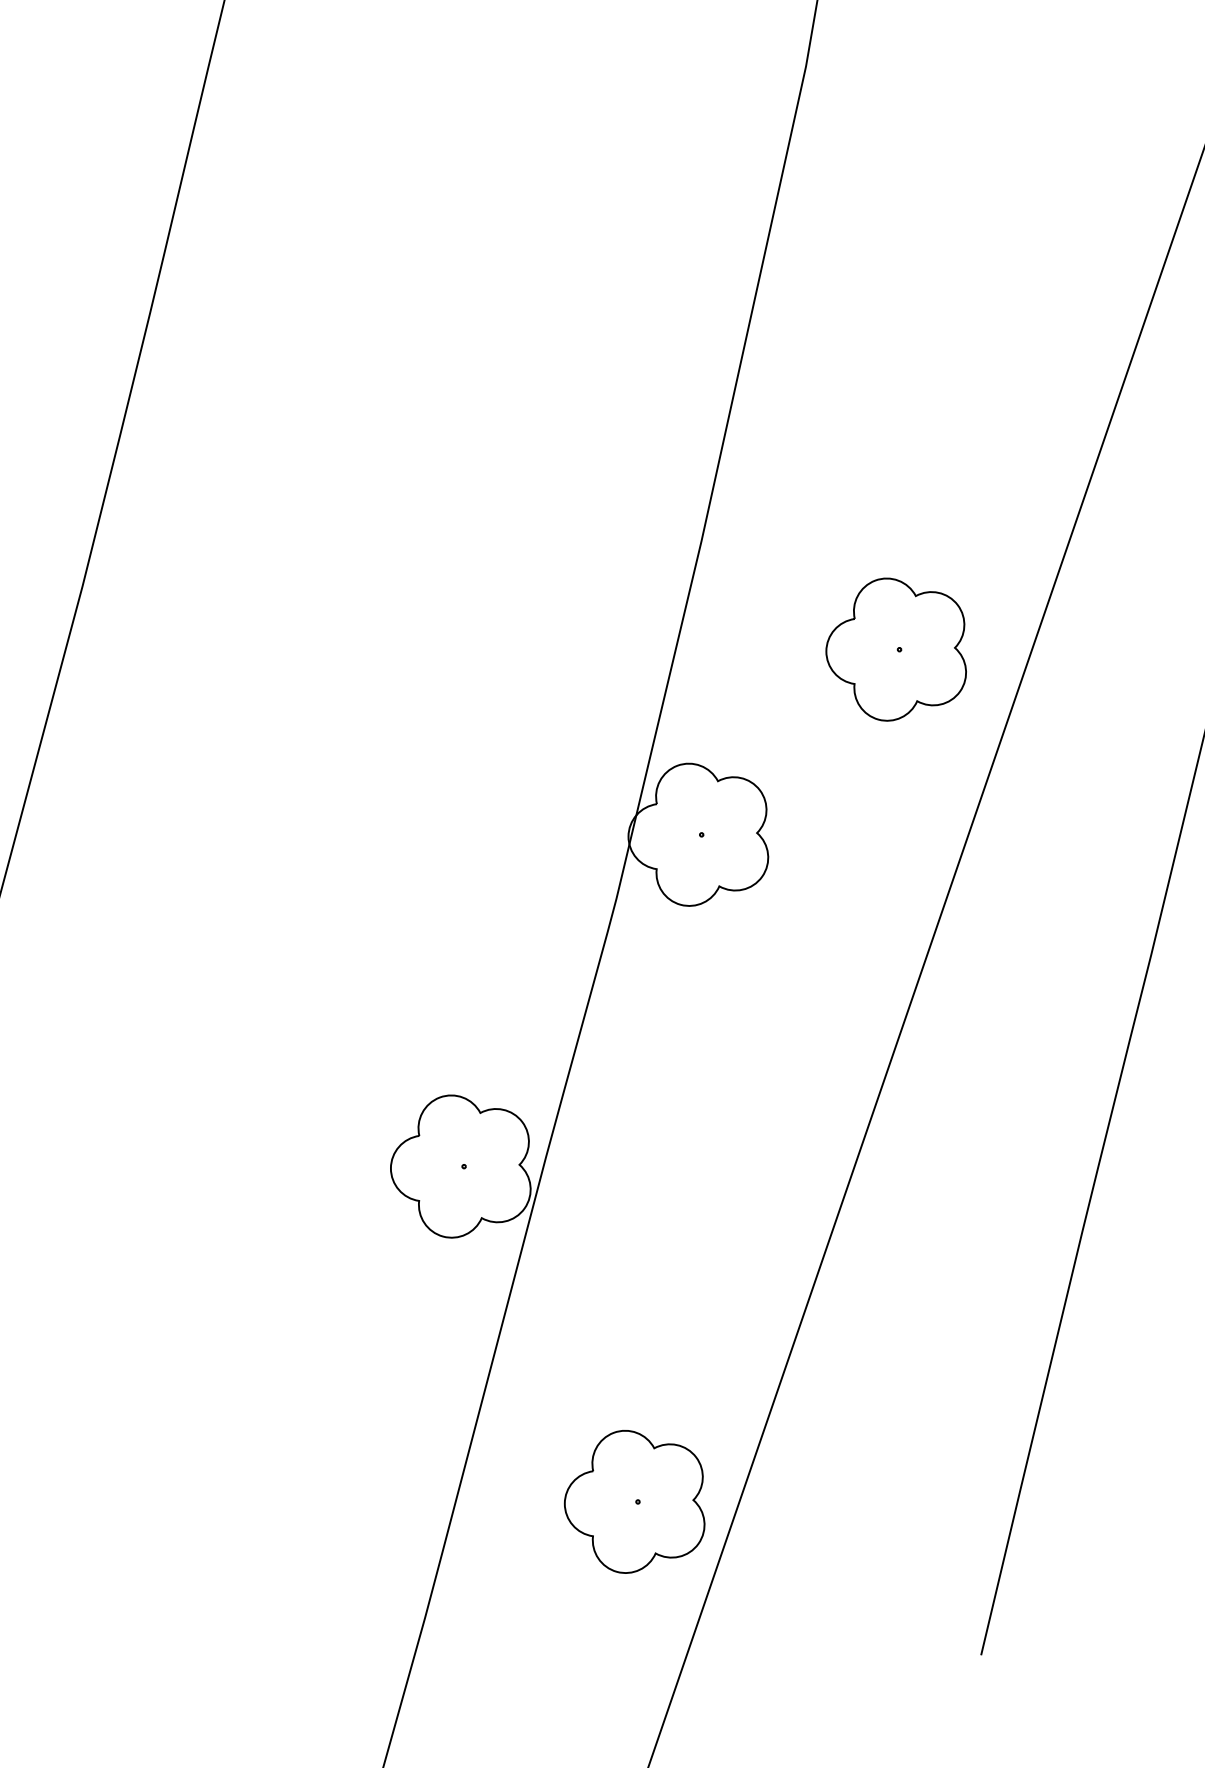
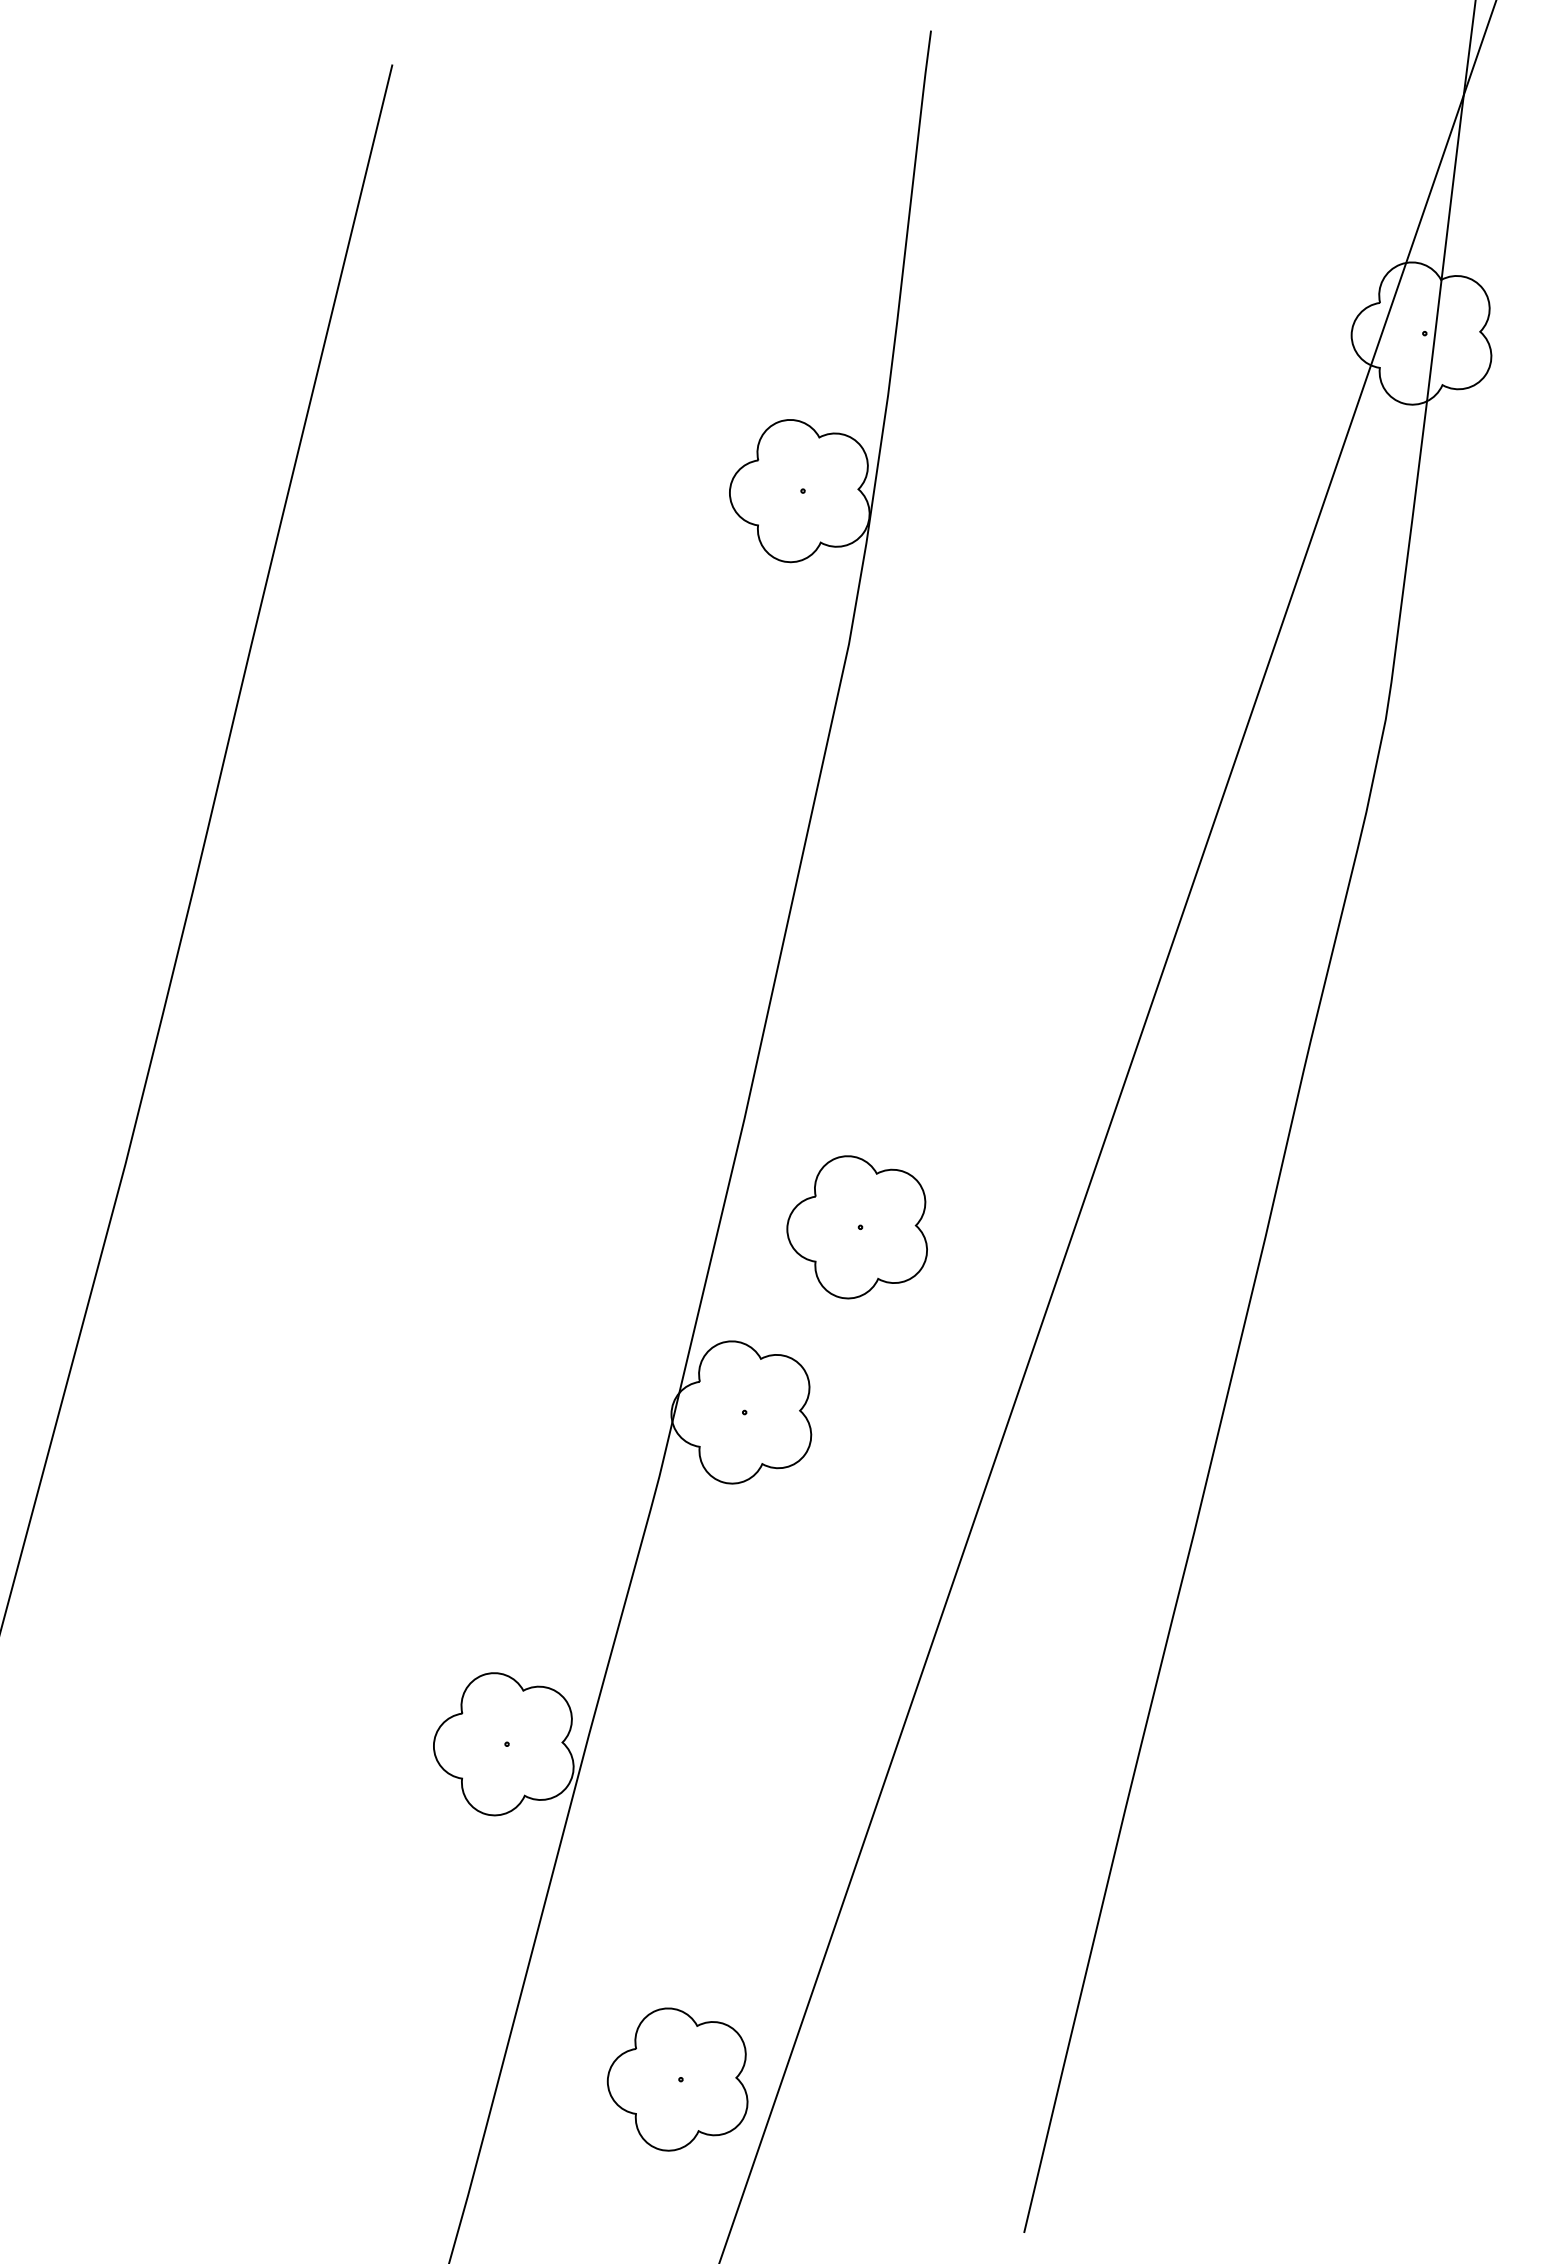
part: (895, 649) -> (856, 1227), moved

